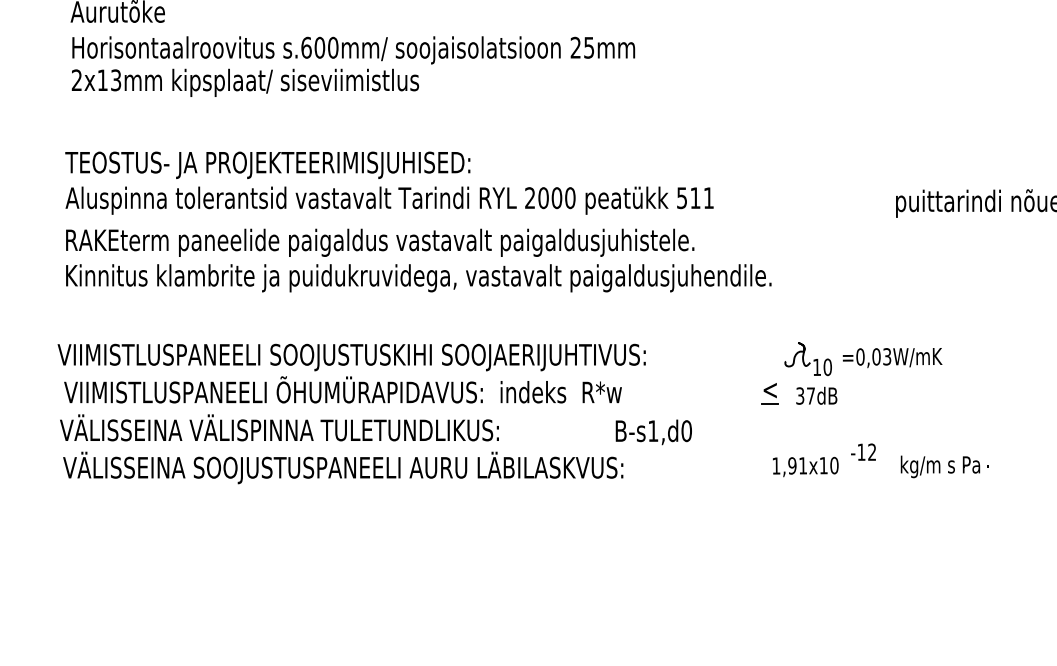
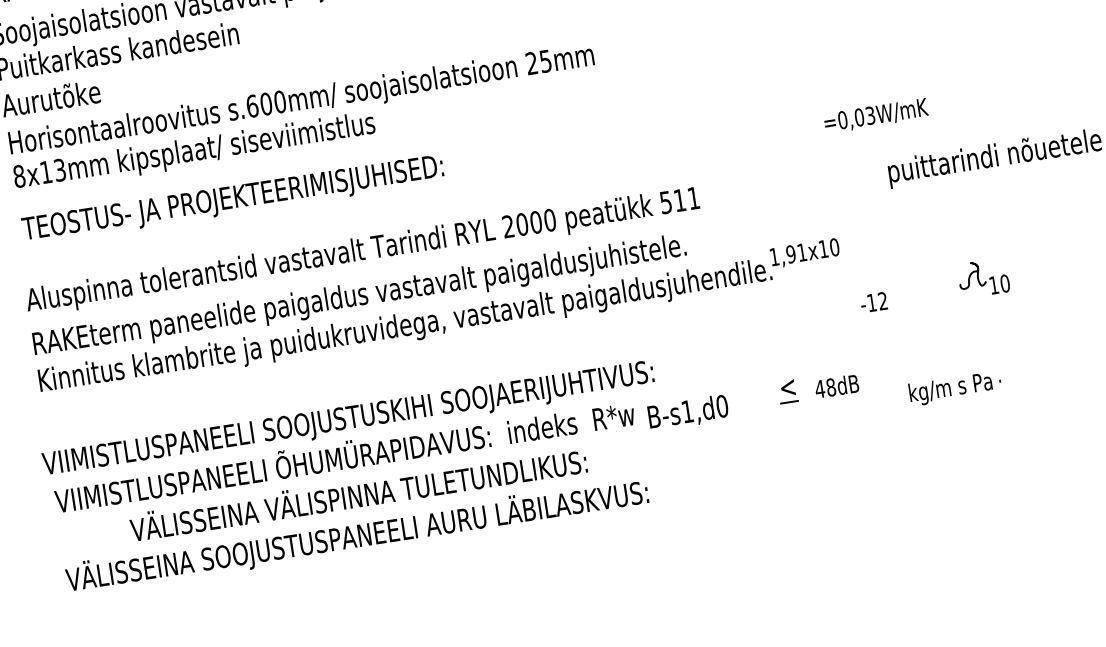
text: (76, 80) -> (18, 176), 2x13mm -> 8x13mm
text: (267, 164) -> (232, 199), moved
text: (892, 358) -> (876, 116), moved
part: (807, 359) -> (982, 278), moved
text: (805, 395) -> (825, 387), 37dB -> 48dB
text: (279, 427) -> (358, 493), moved
text: (653, 432) -> (688, 413), moved
text: (863, 451) -> (873, 301), moved
text: (805, 466) -> (804, 252), moved
text: (944, 466) -> (955, 388), moved

